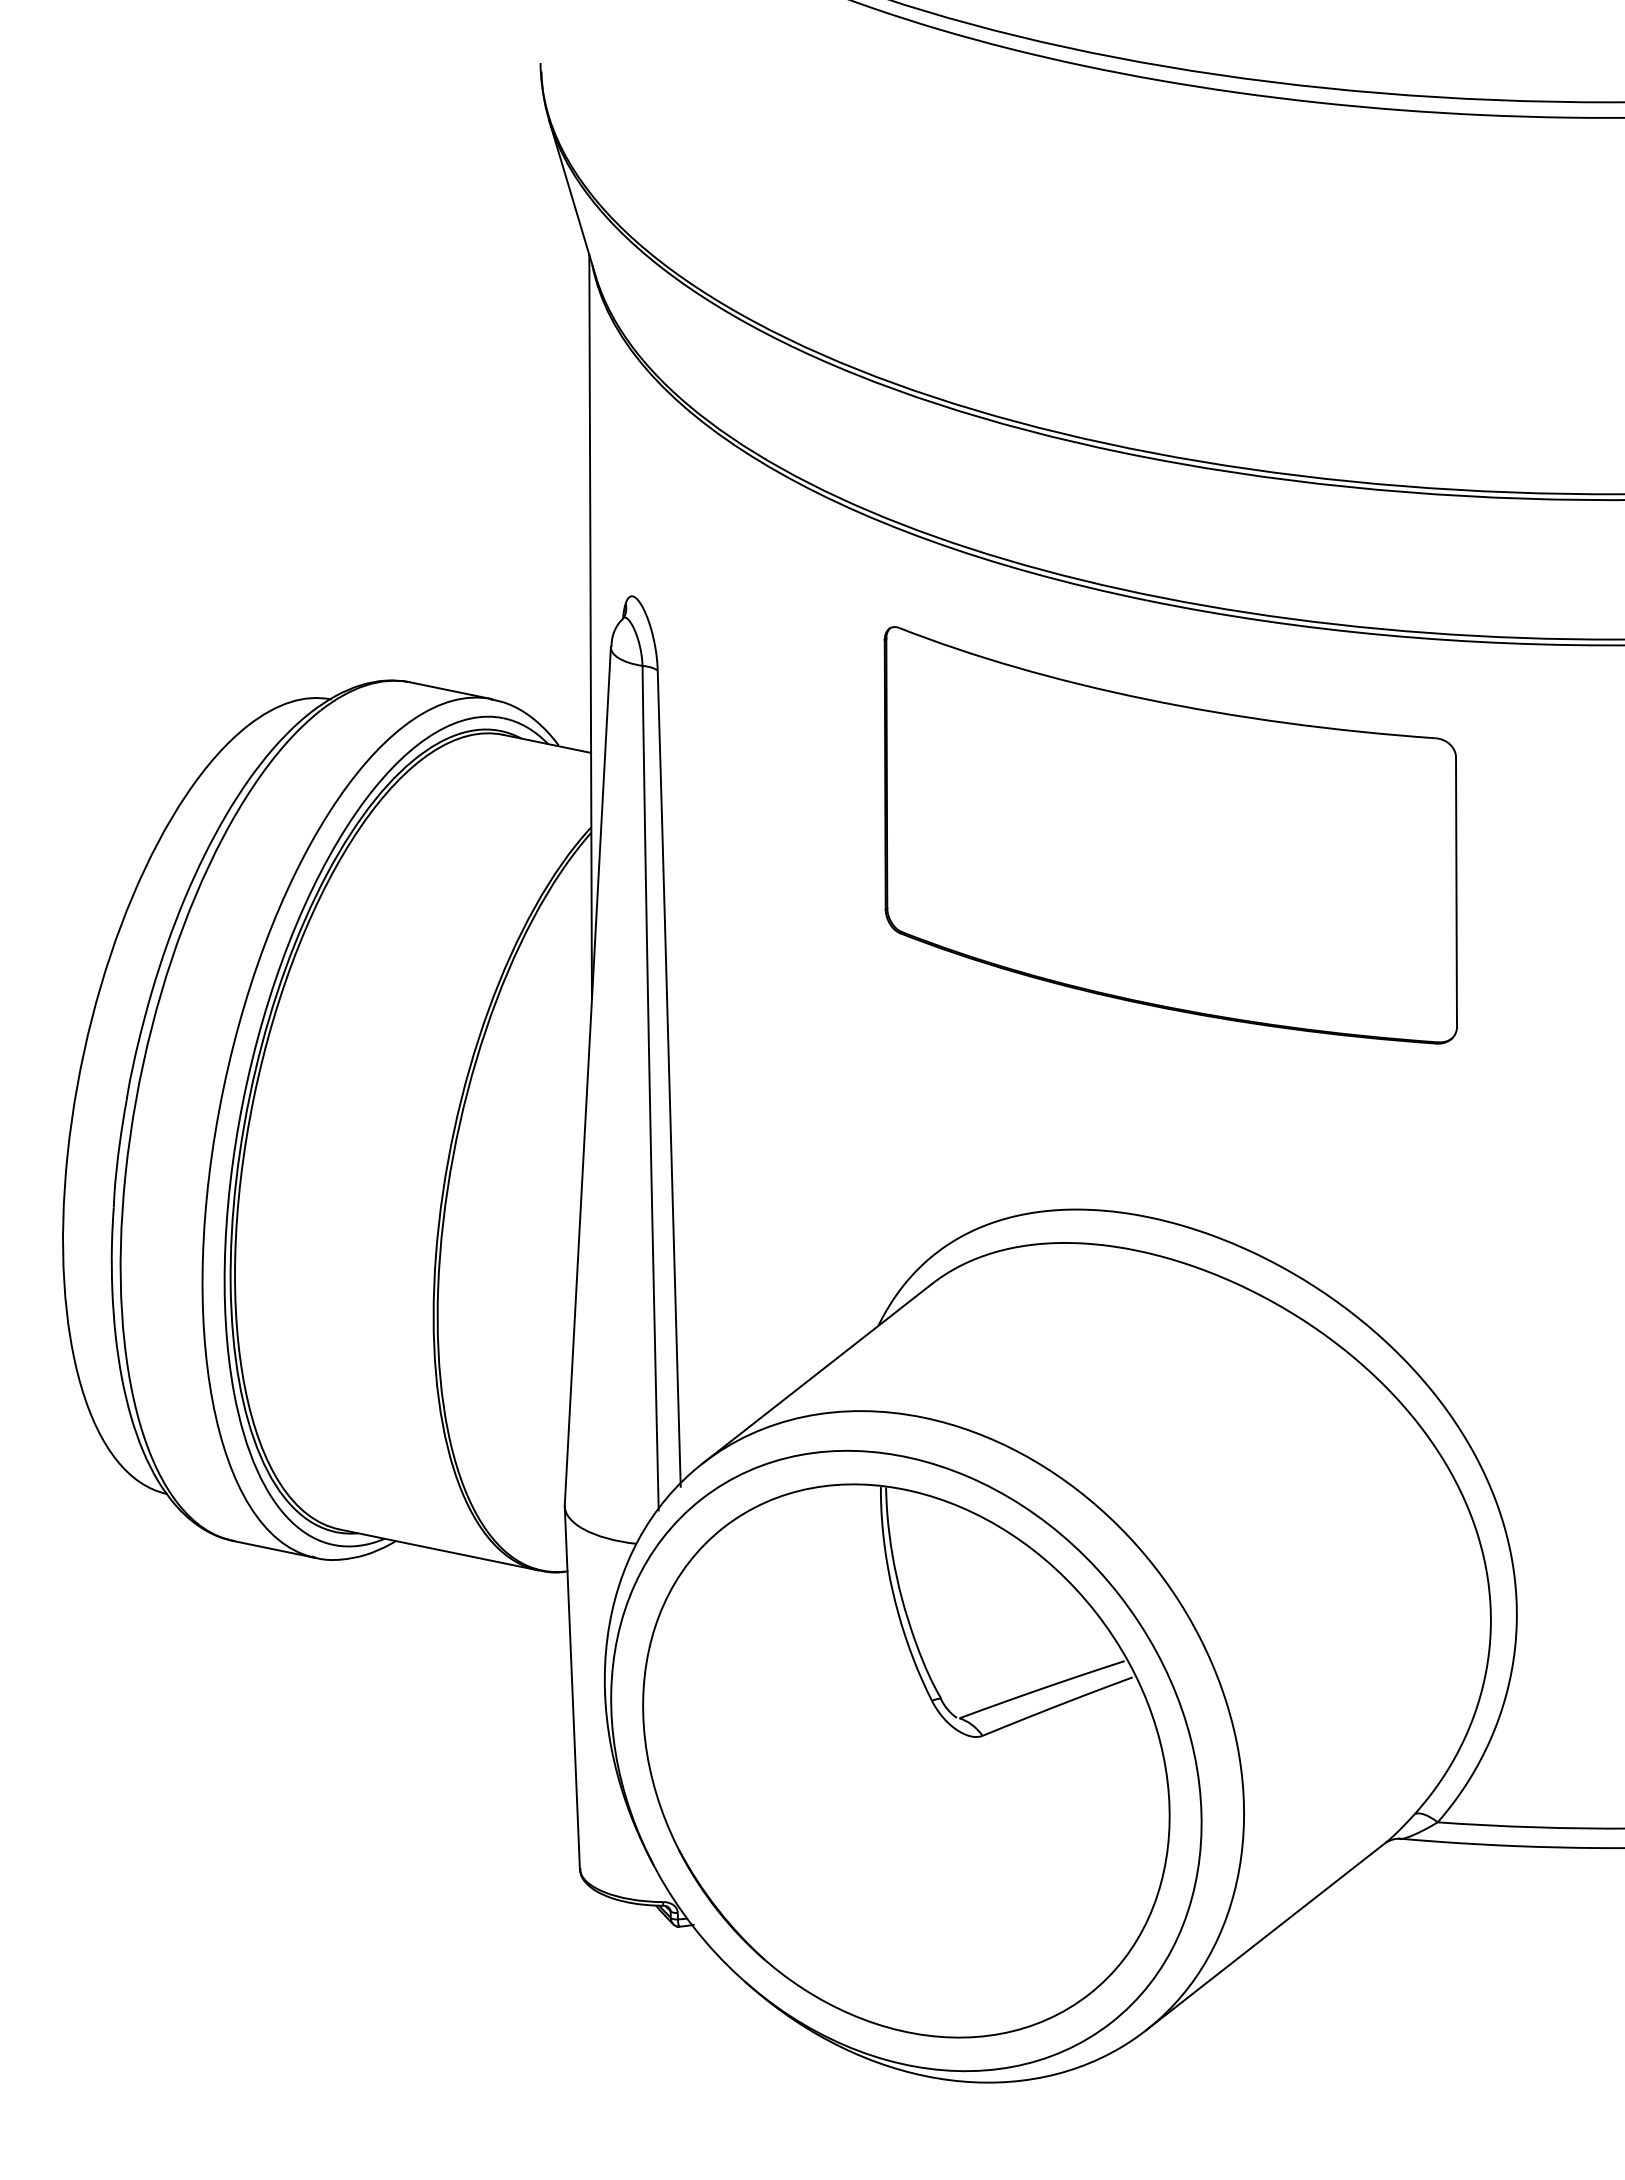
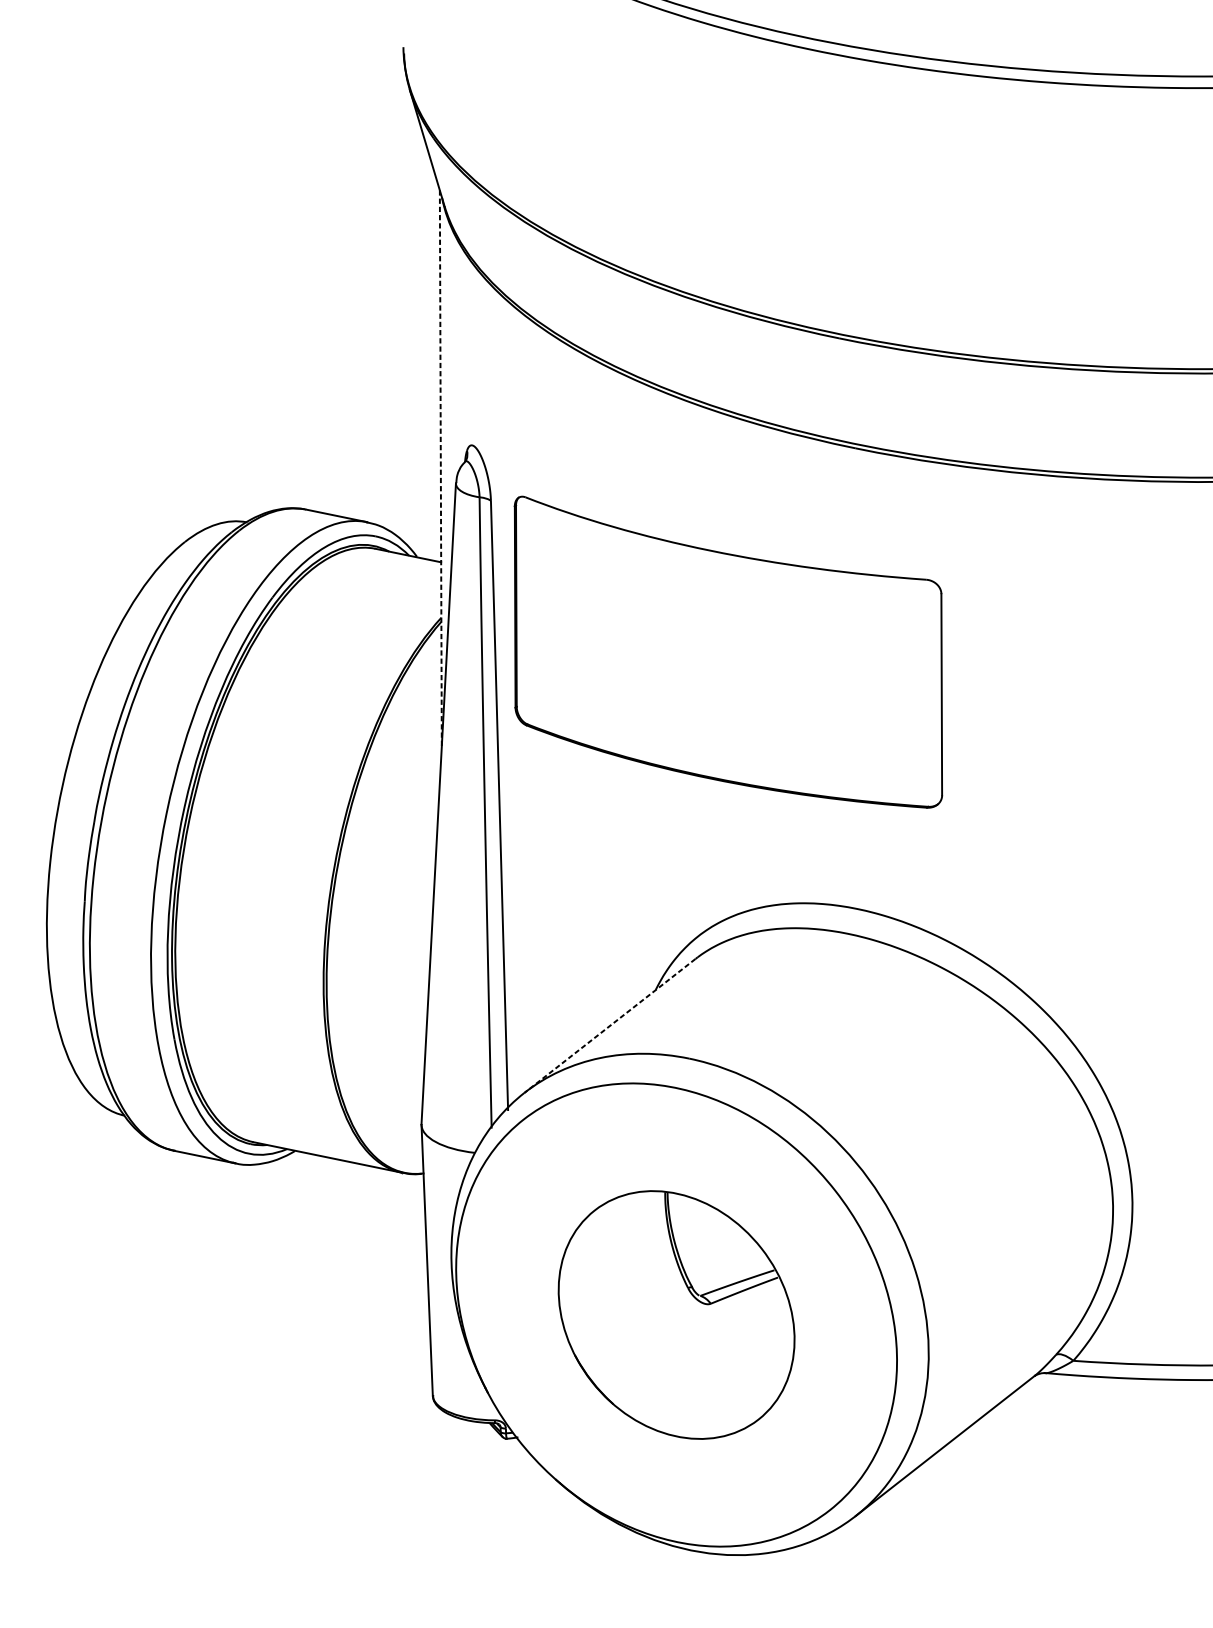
line: (590, 627) -> (440, 468), solid -> dashed
part: (1170, 835) -> (728, 652), moved
line: (816, 1374) -> (609, 1026), solid -> dashed
part: (906, 1760) -> (676, 1314), size x0.6

